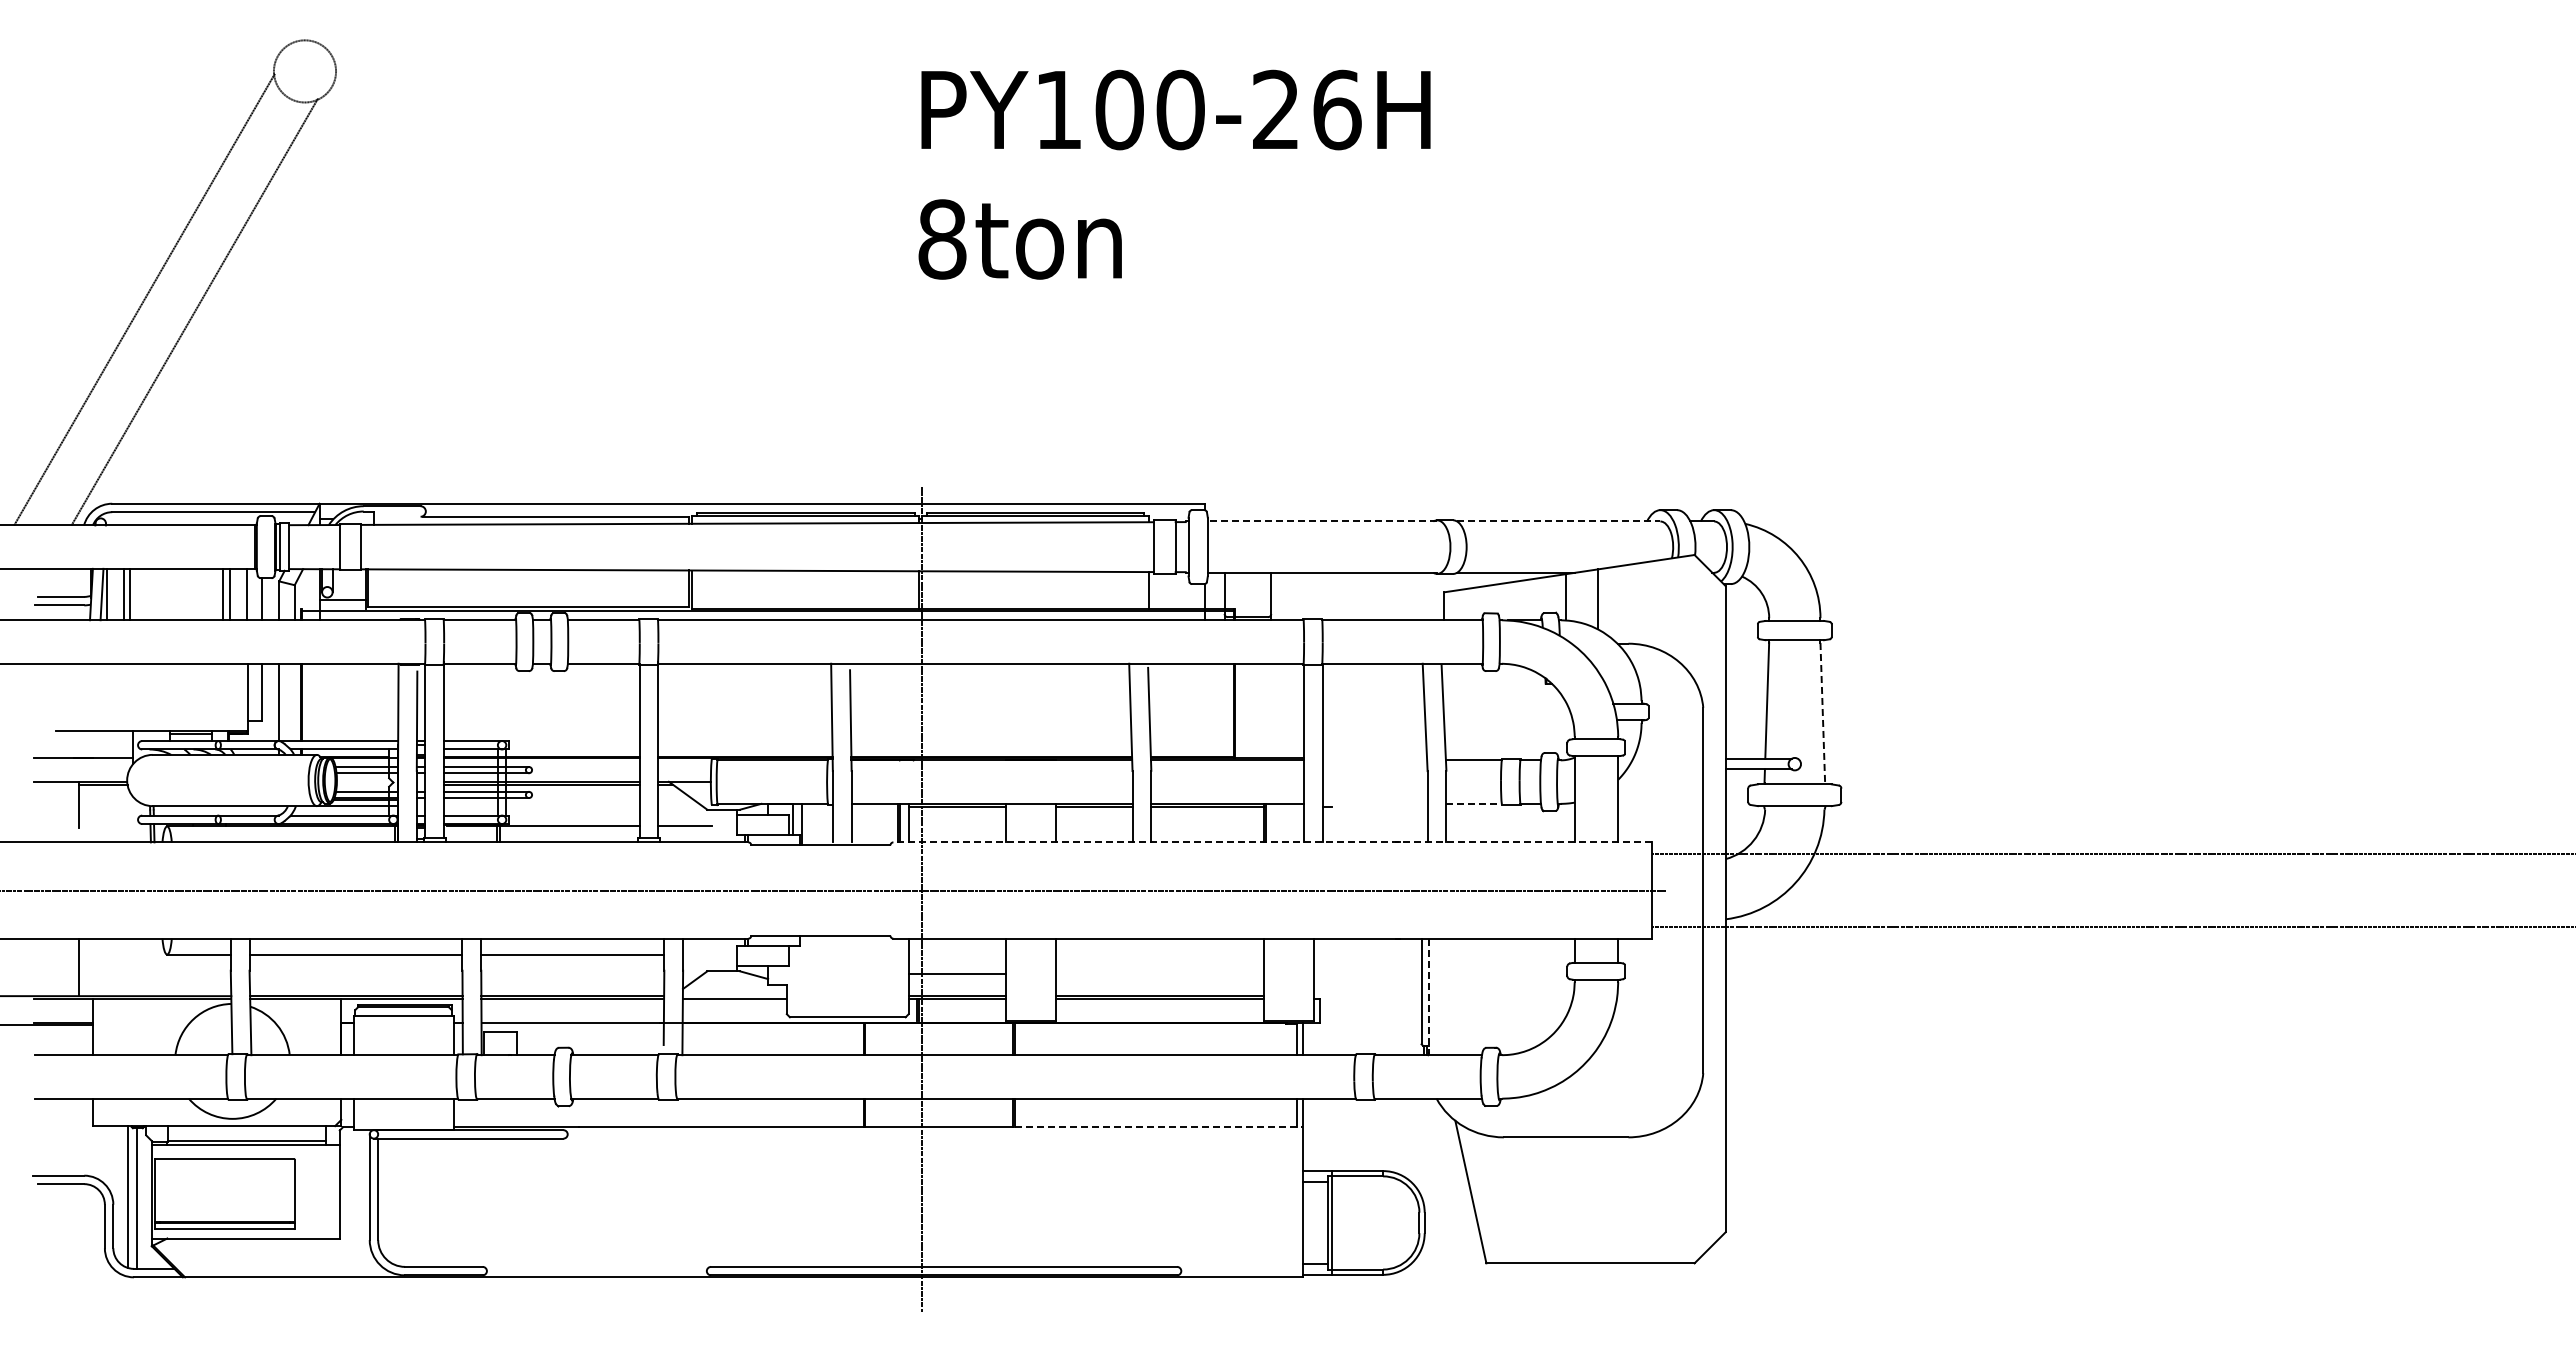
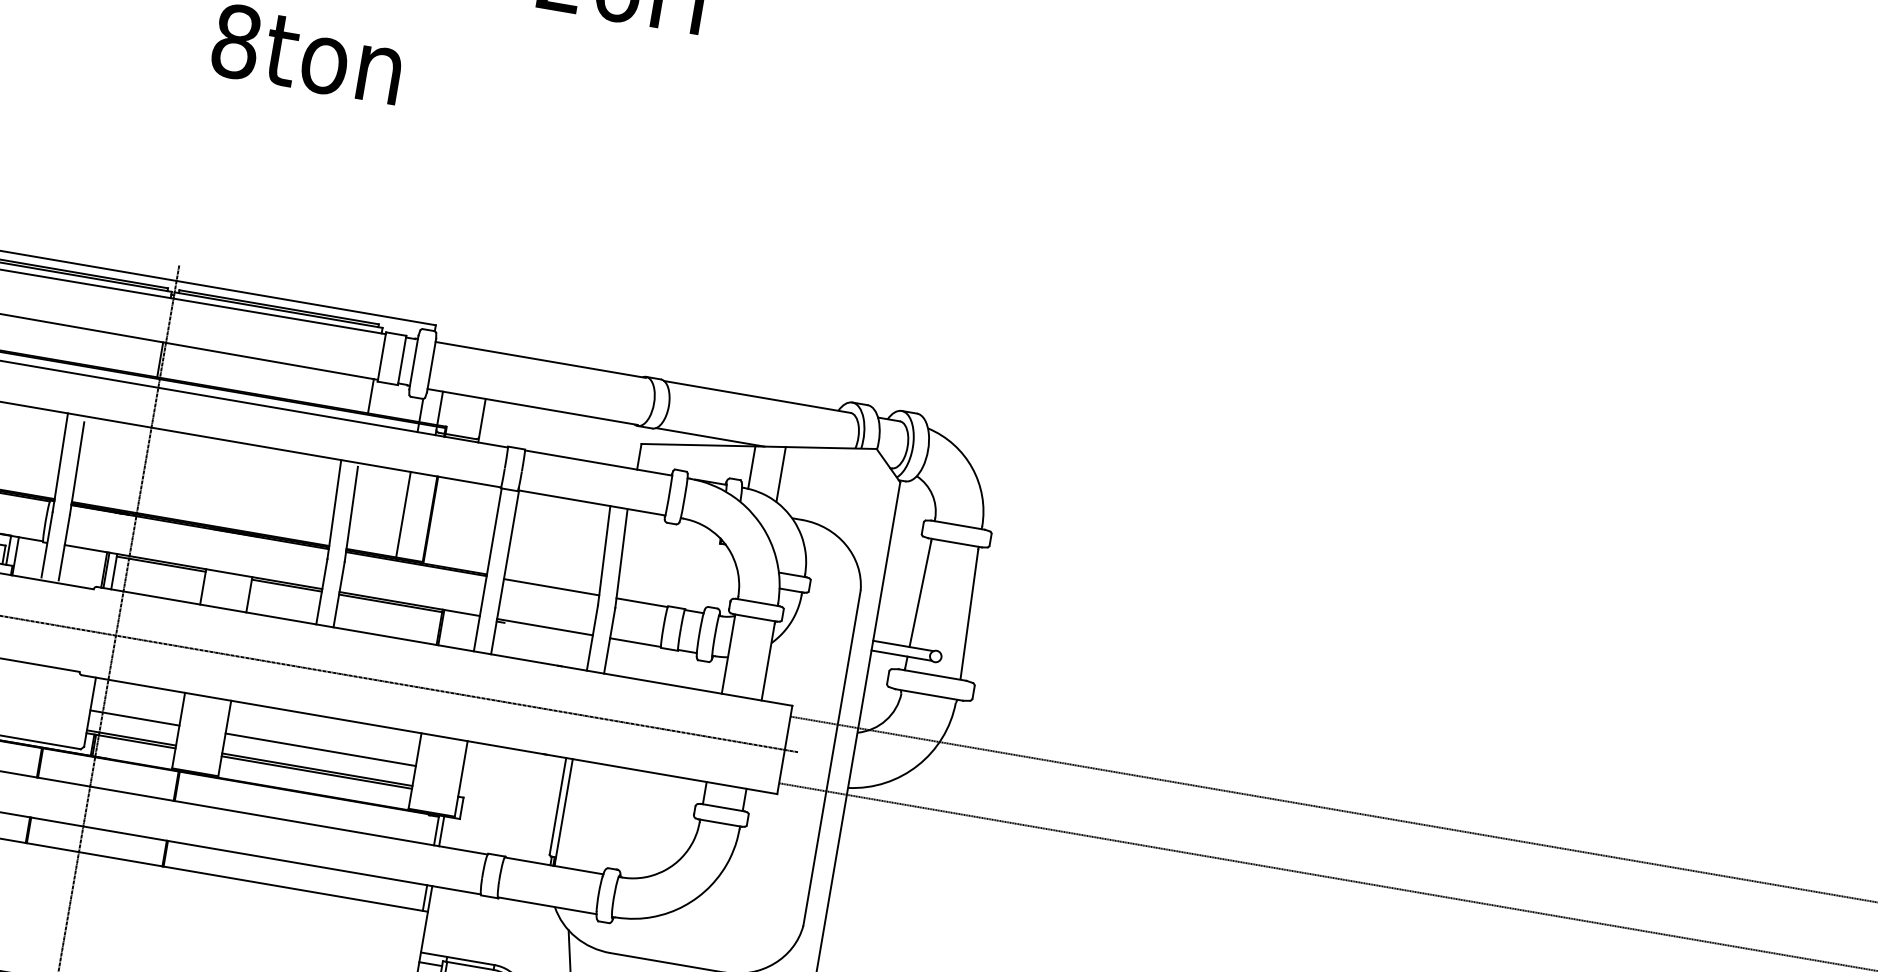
line: (1322, 521) -> (540, 359), dashed -> solid
line: (1558, 521) -> (757, 396), dashed -> solid
line: (1205, 710) -> (403, 514), added
line: (1822, 712) -> (969, 613), dashed -> solid
line: (1375, 760) -> (551, 587), added
line: (1375, 803) -> (545, 626), added
line: (1474, 803) -> (635, 642), dashed -> solid
line: (1272, 842) -> (444, 646), dashed -> solid
line: (1159, 974) -> (320, 749), added
line: (1428, 997) -> (563, 813), dashed -> solid
line: (1159, 1126) -> (296, 889), dashed -> solid

